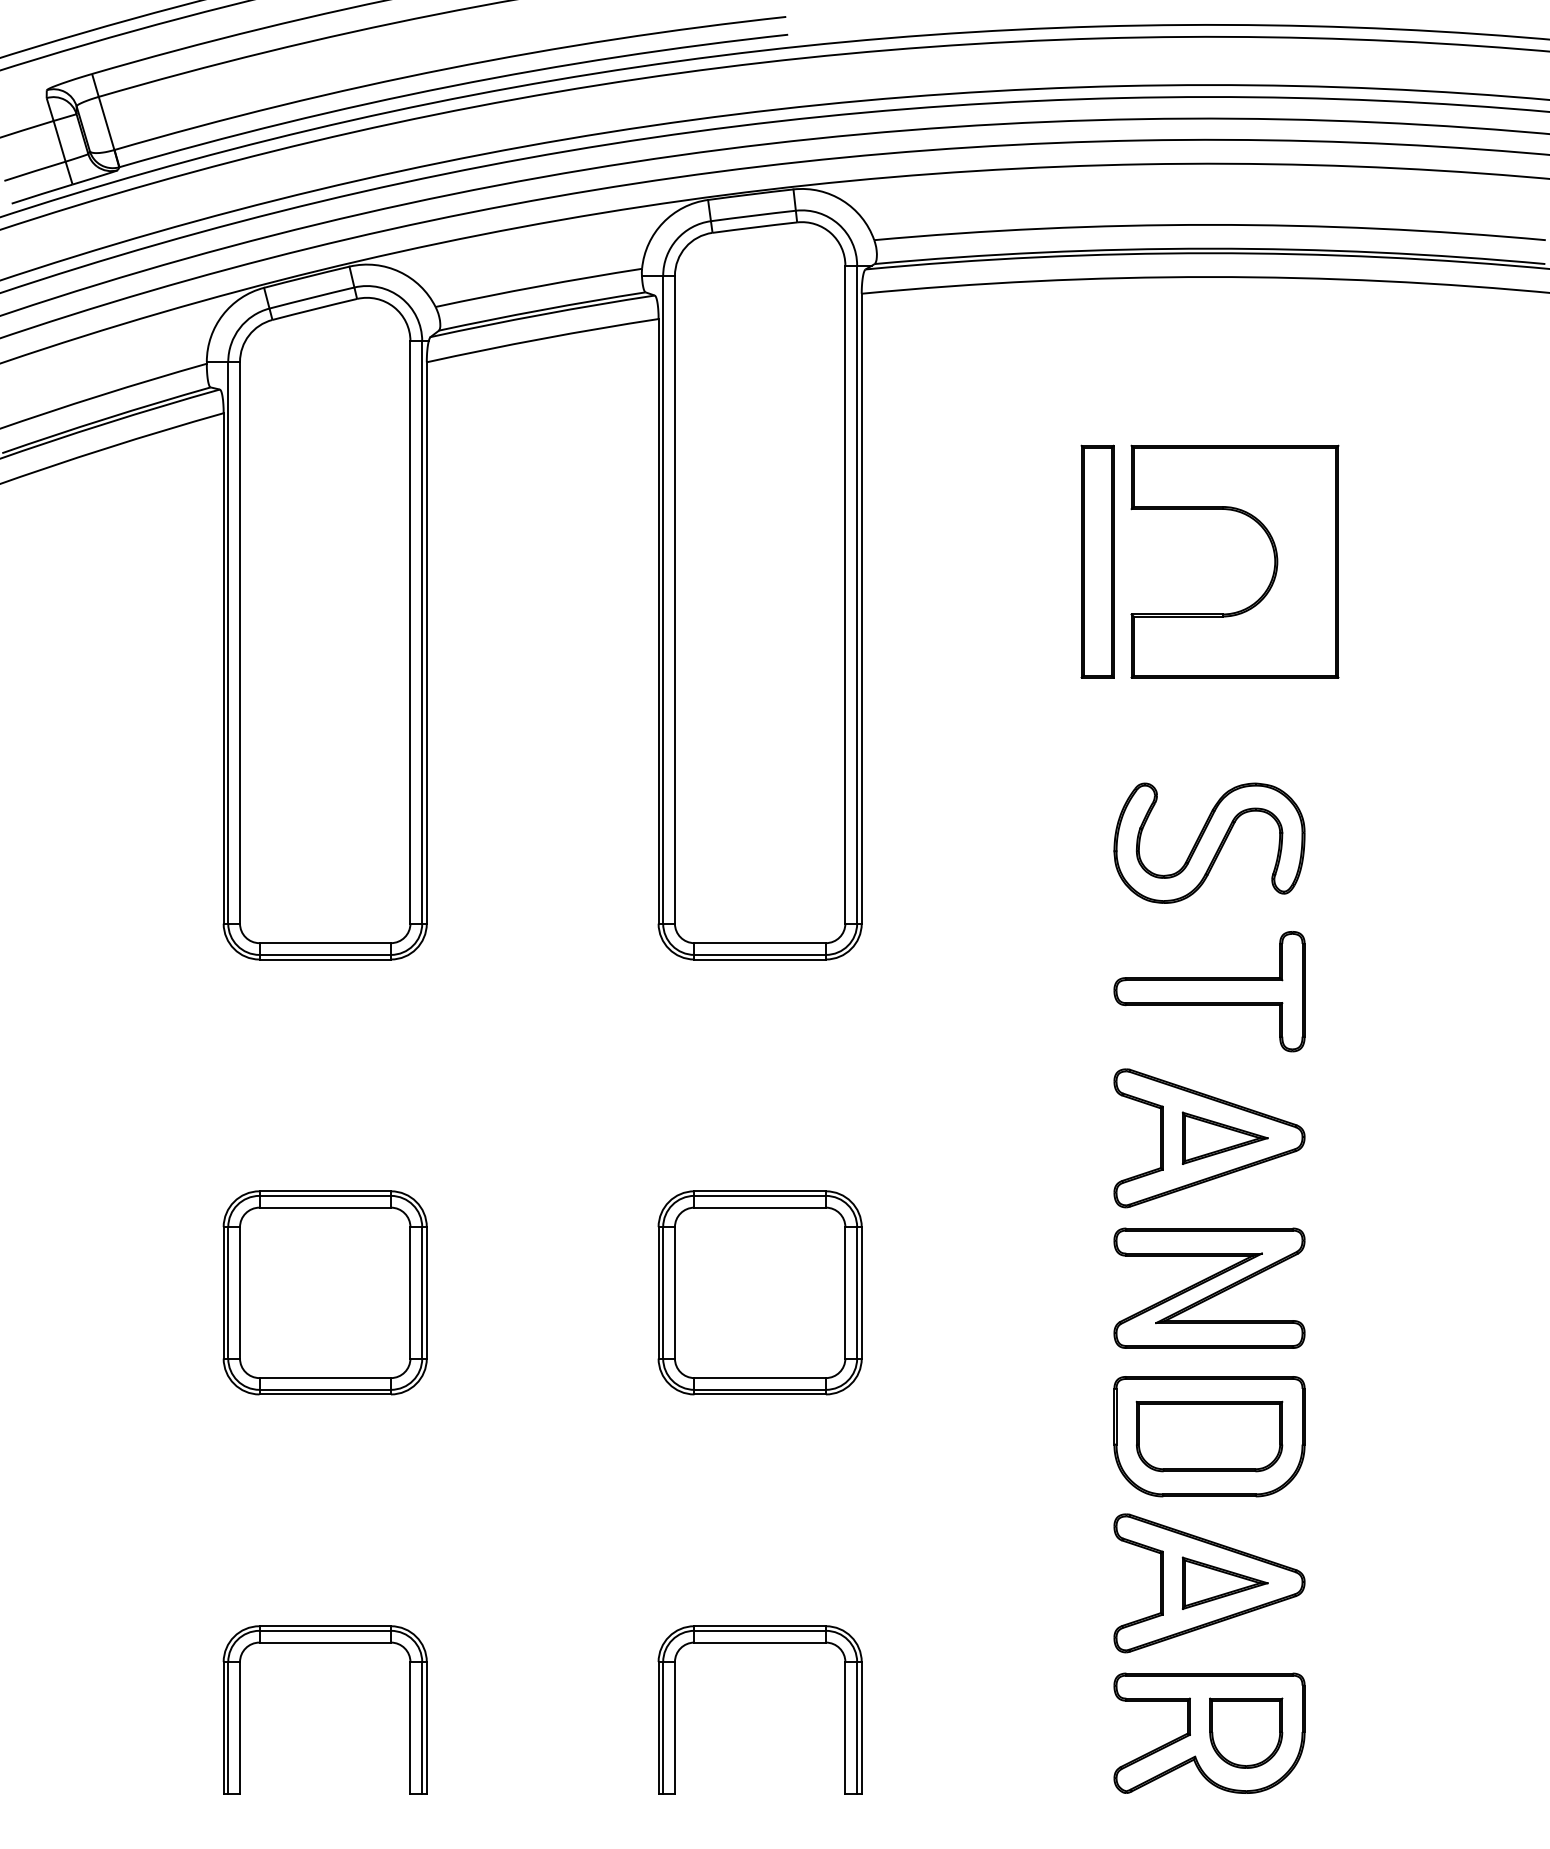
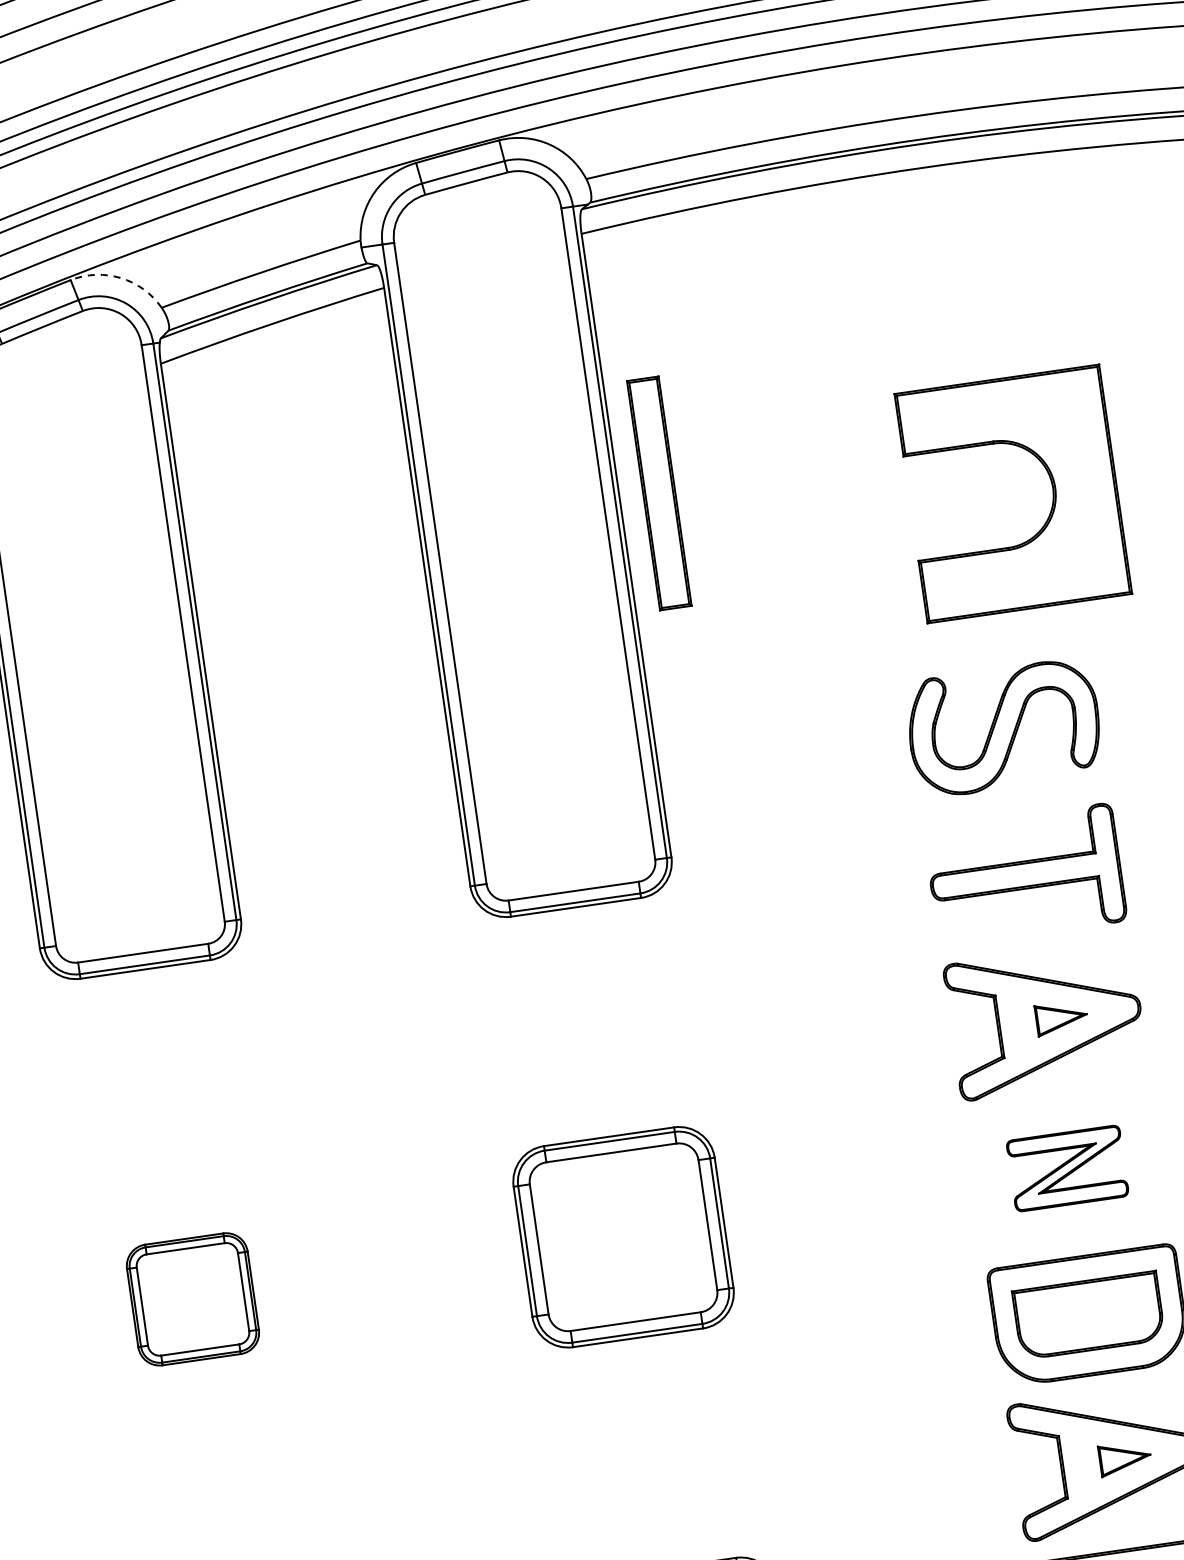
arc: (399, 271) -> (120, 277), solid -> dashed
part: (1273, 555) -> (1050, 482), moved
part: (1097, 561) -> (659, 493), moved
part: (1224, 1137) -> (1060, 1017), size x0.6
part: (1209, 1287) -> (1067, 1167), size x0.6
part: (324, 1292) -> (192, 1299), size x0.6
part: (1224, 1582) -> (1124, 1457), size x0.6

